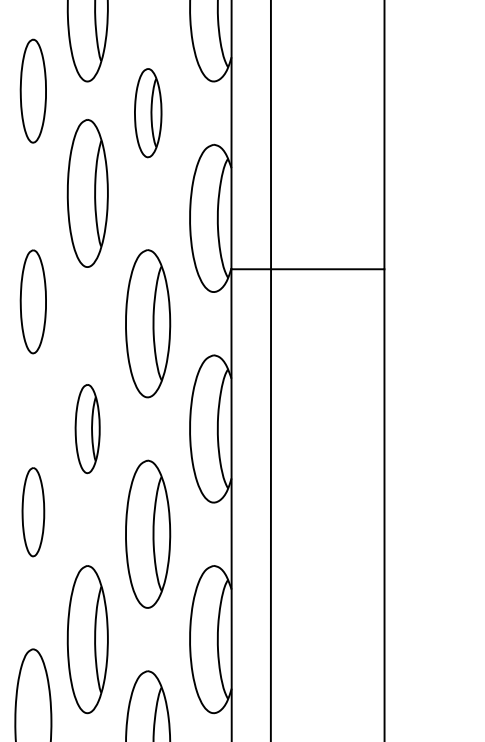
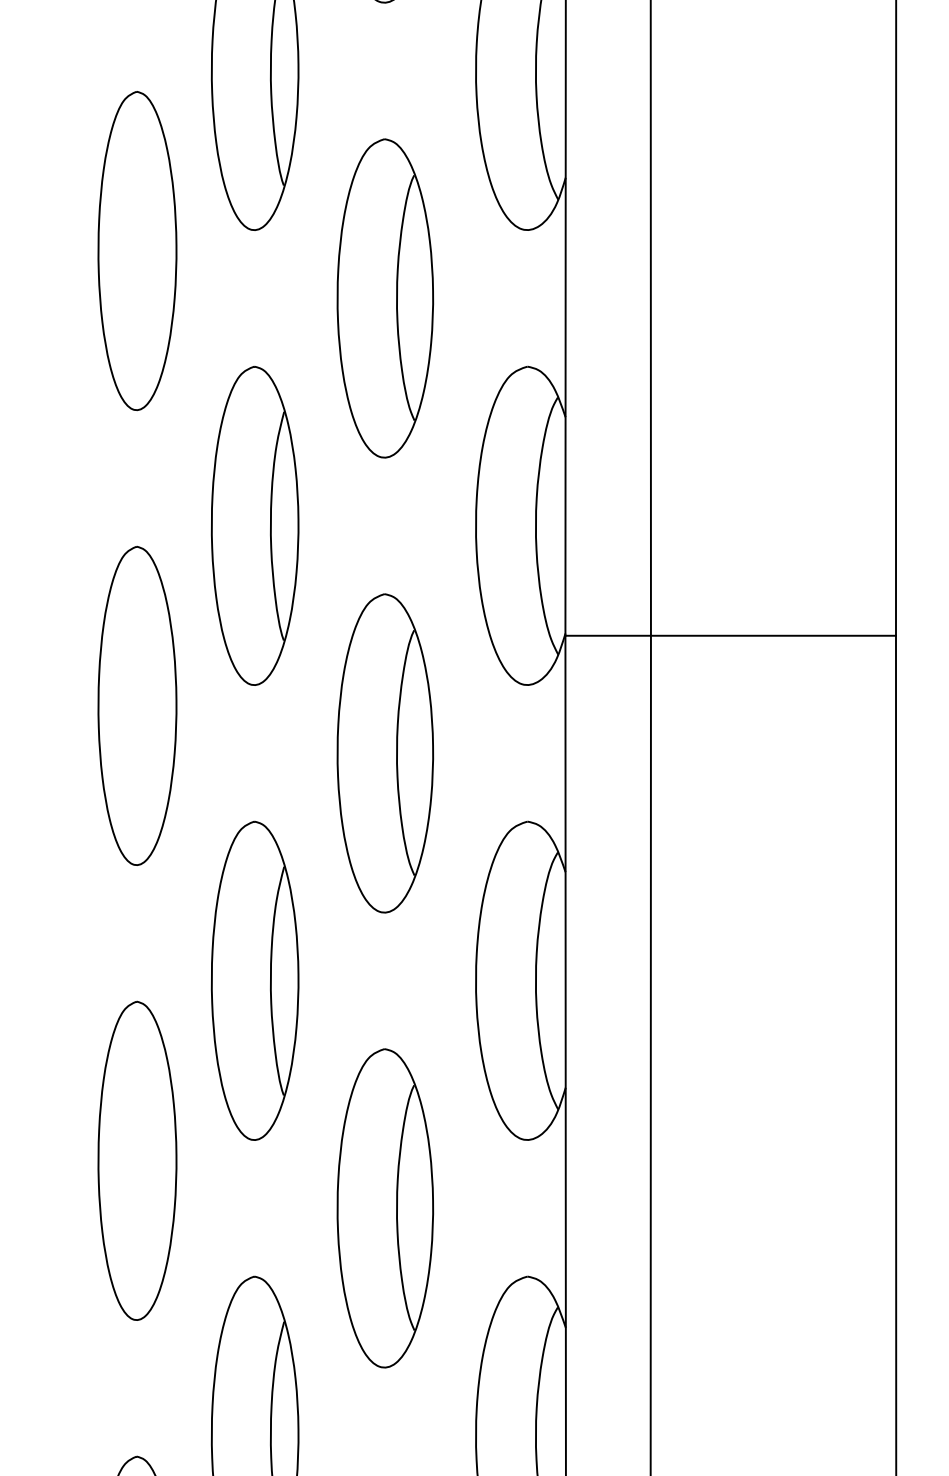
part: (33, 90) -> (137, 249), size x1.43
part: (148, 112) -> (386, 297), size x1.67
part: (87, 193) -> (254, 526), moved
part: (33, 301) -> (137, 705), size x1.43
part: (87, 428) -> (254, 979), size x1.67
part: (33, 511) -> (137, 1159), size x1.67

